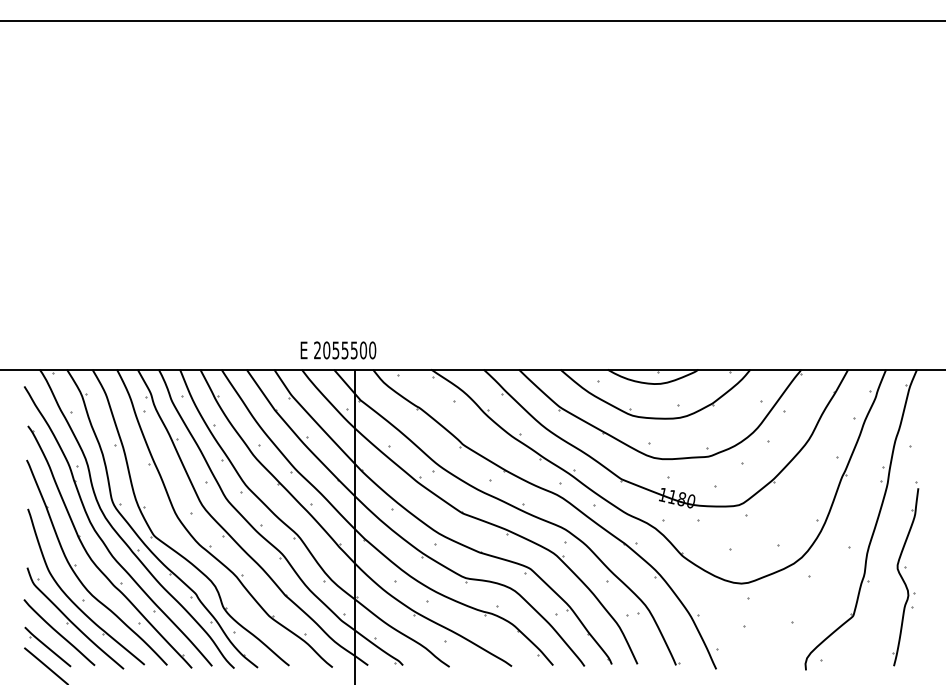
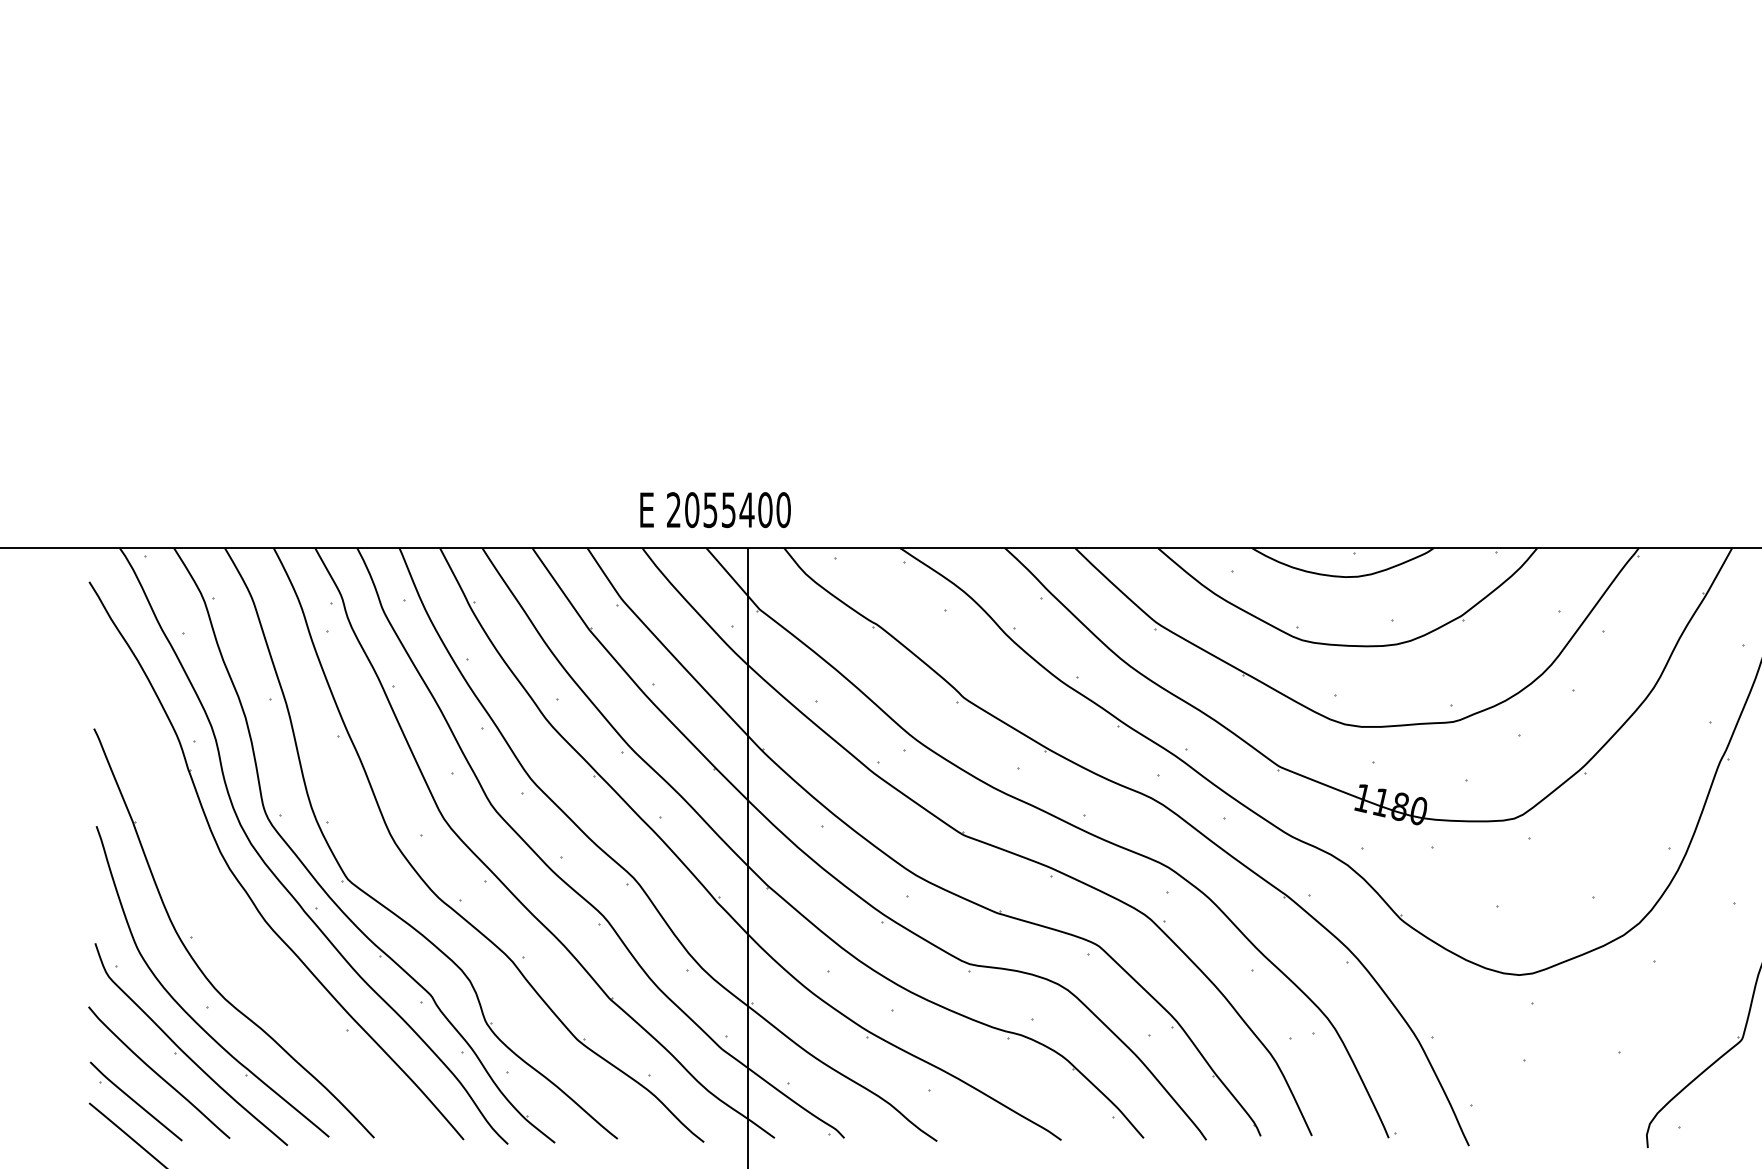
text: (354, 350) -> (747, 510), 2055500 -> 2055400
part: (93, 560) -> (227, 928), removed

